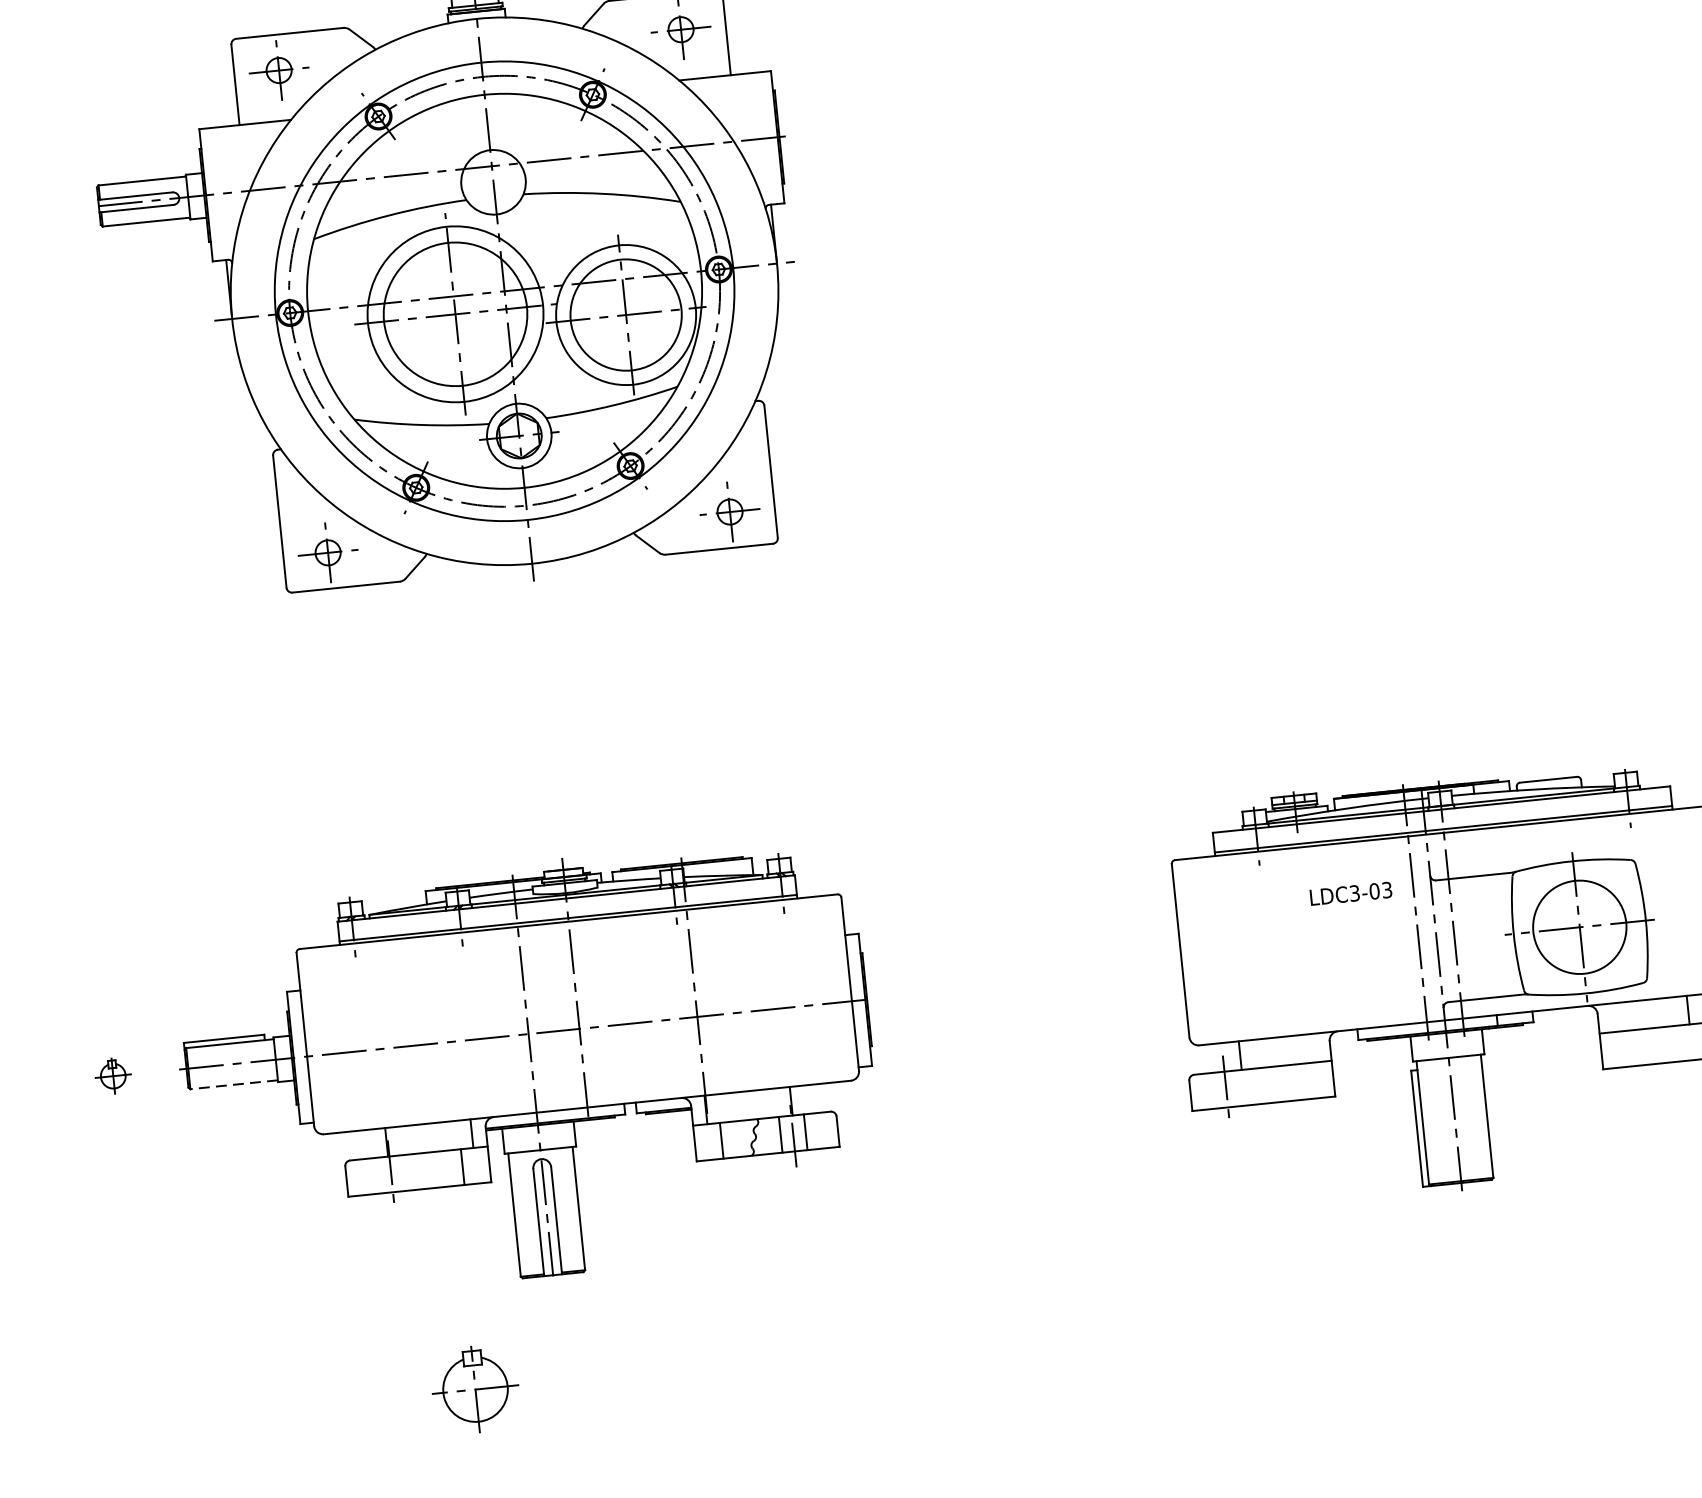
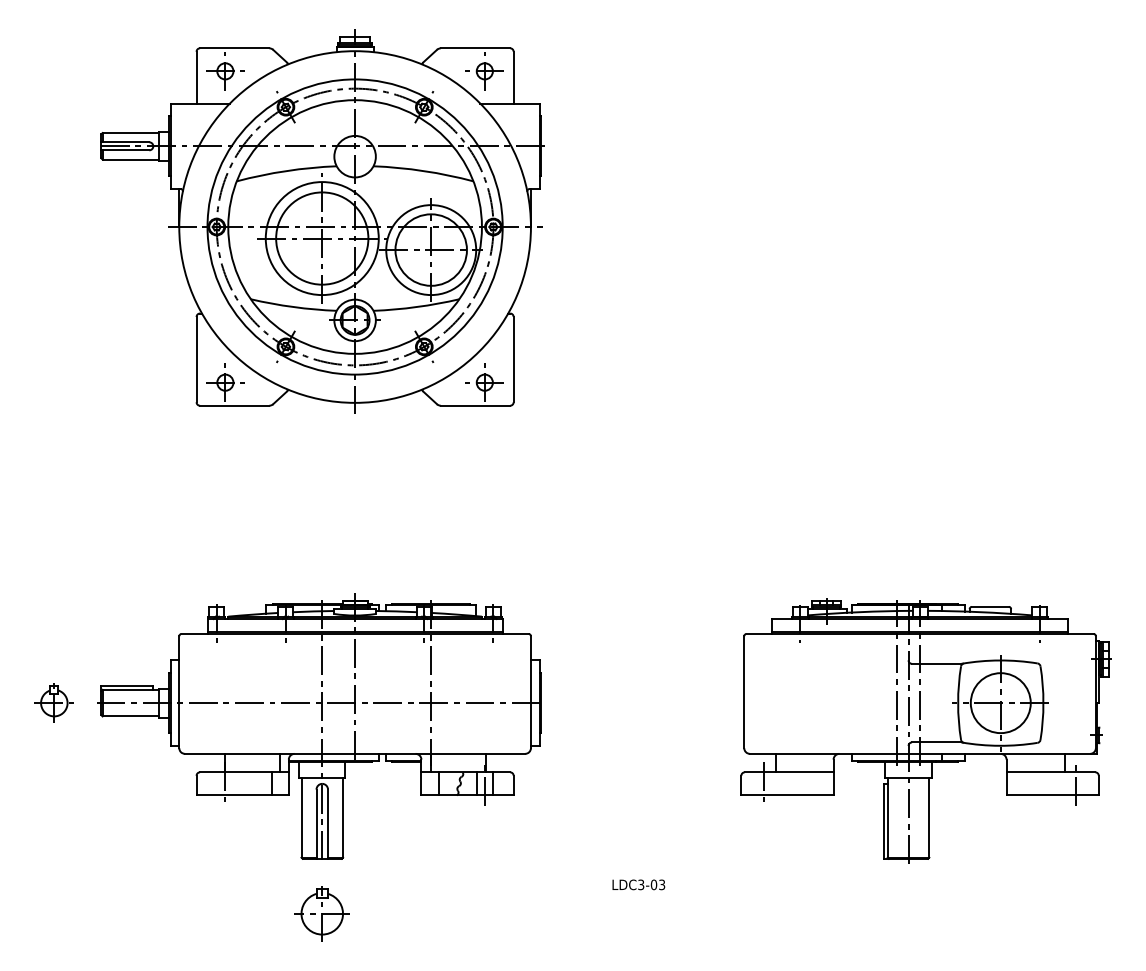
text: (1350, 893) -> (638, 884), moved
part: (112, 1075) -> (53, 702), size x1.67
line: (233, 1084) -> (130, 716), dashed -> solid
part: (474, 1389) -> (321, 913), moved

